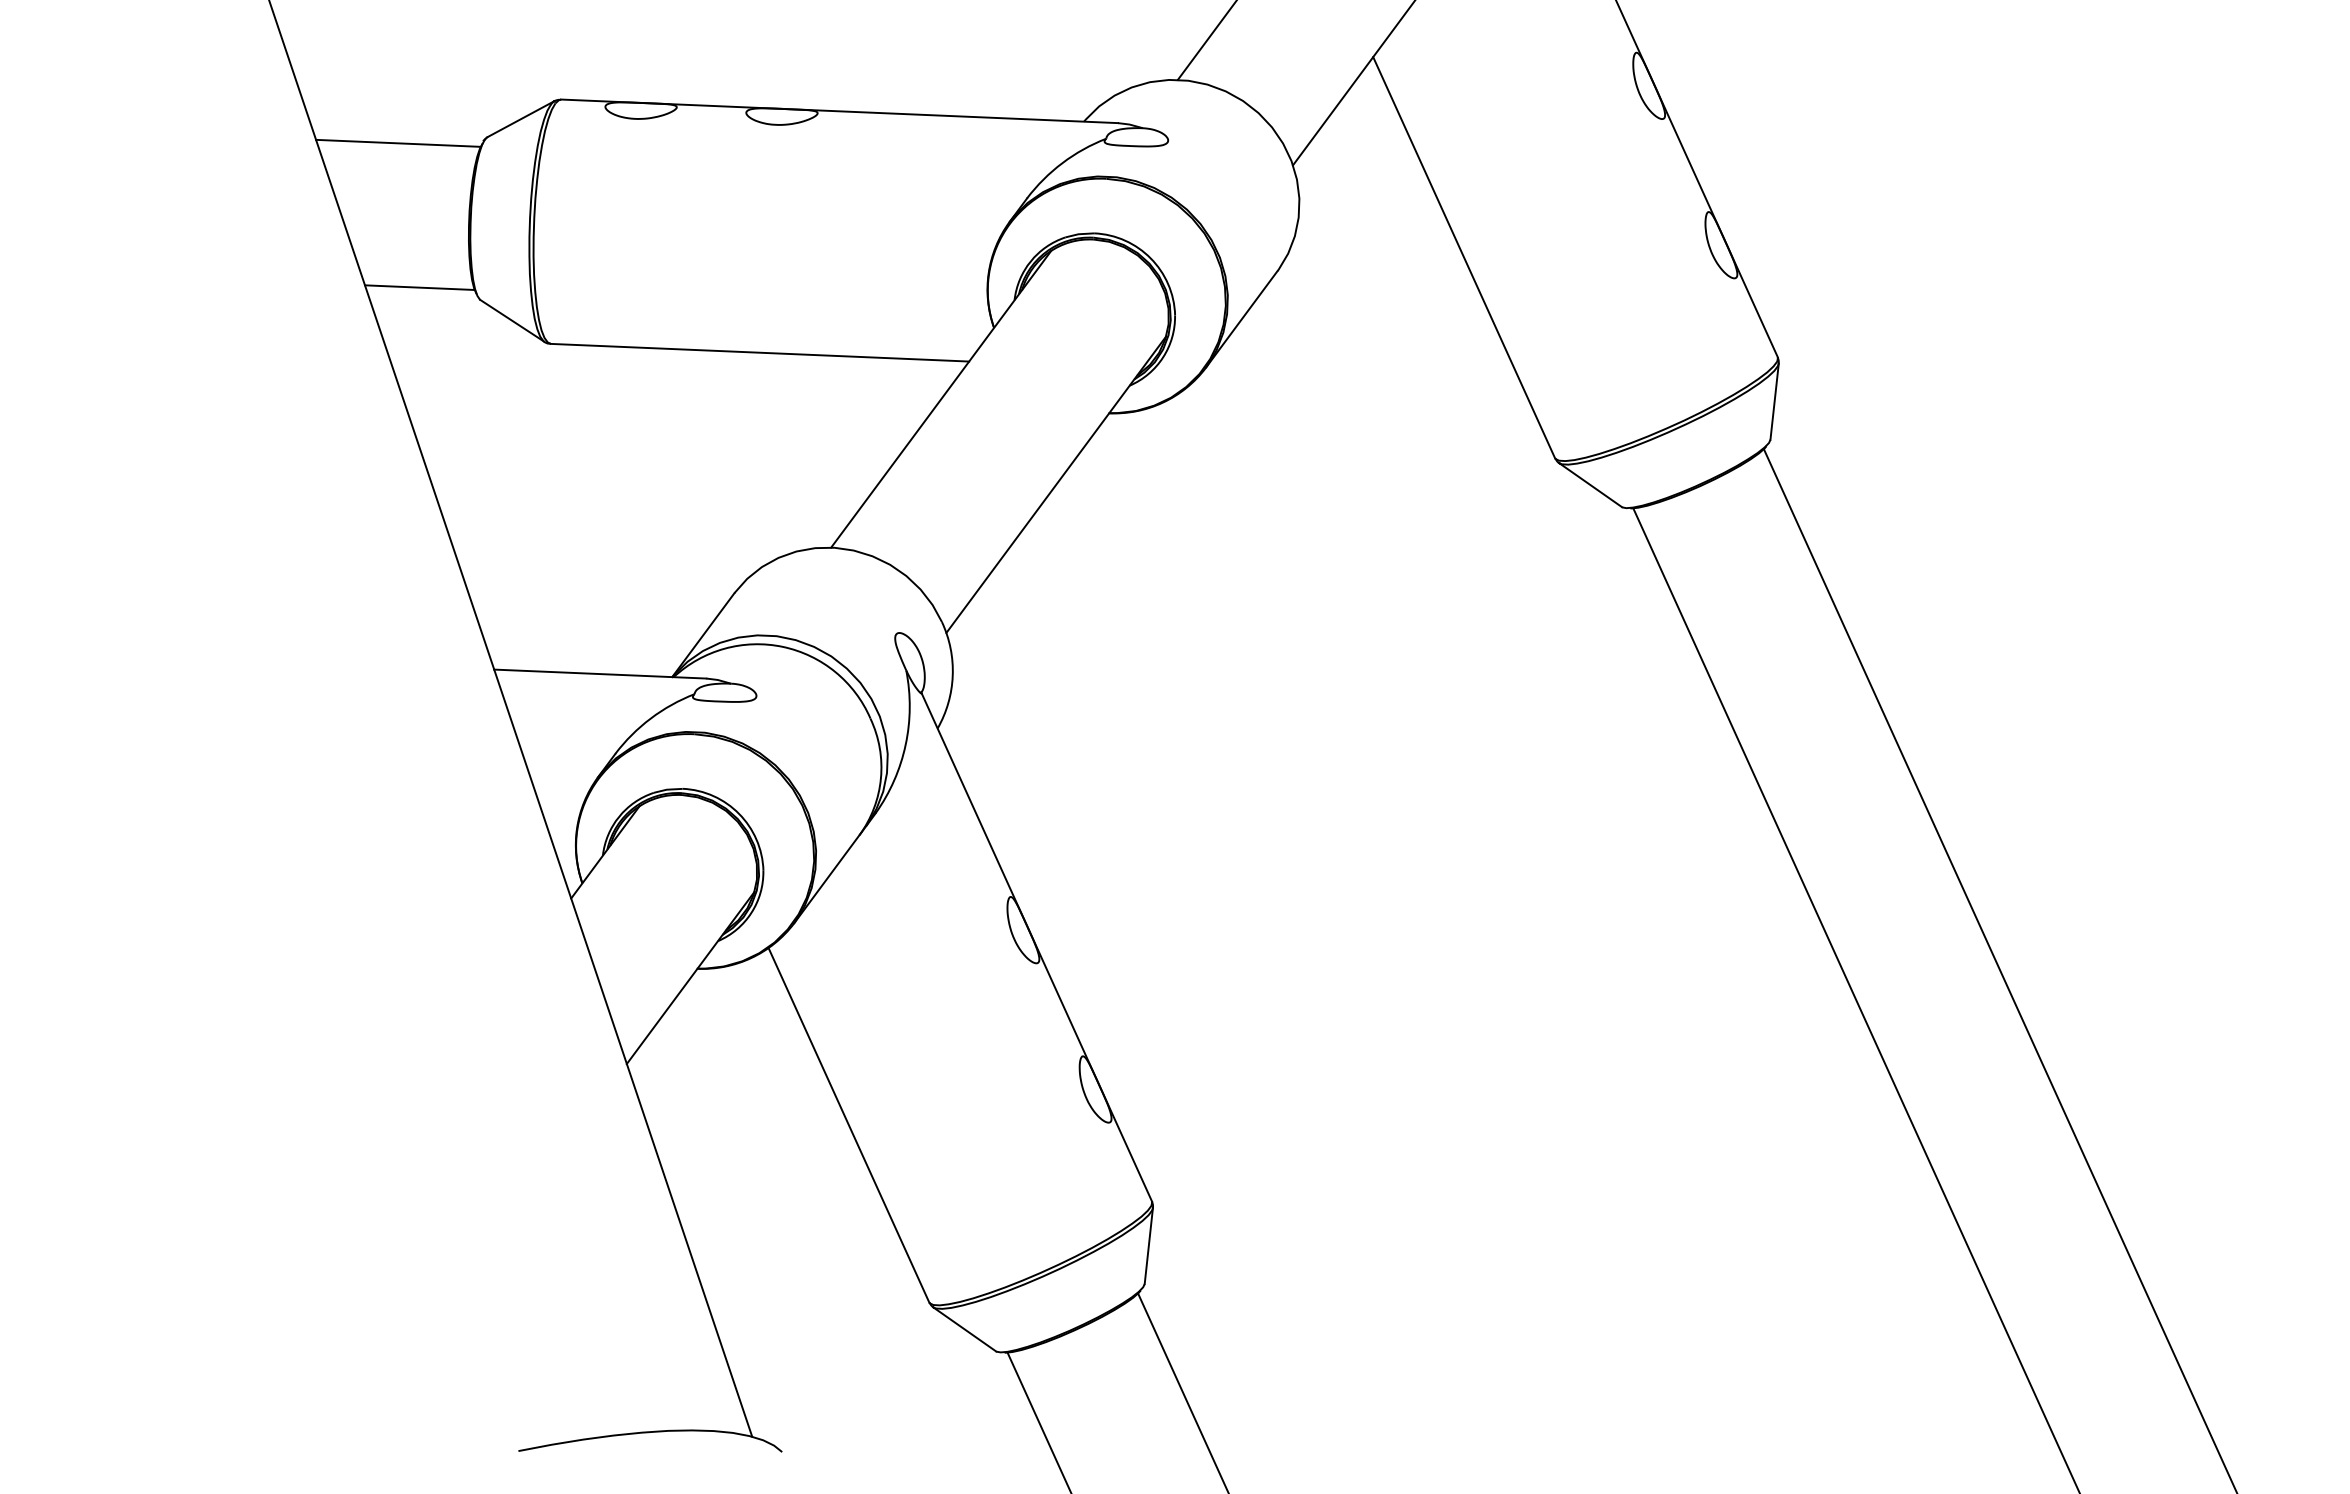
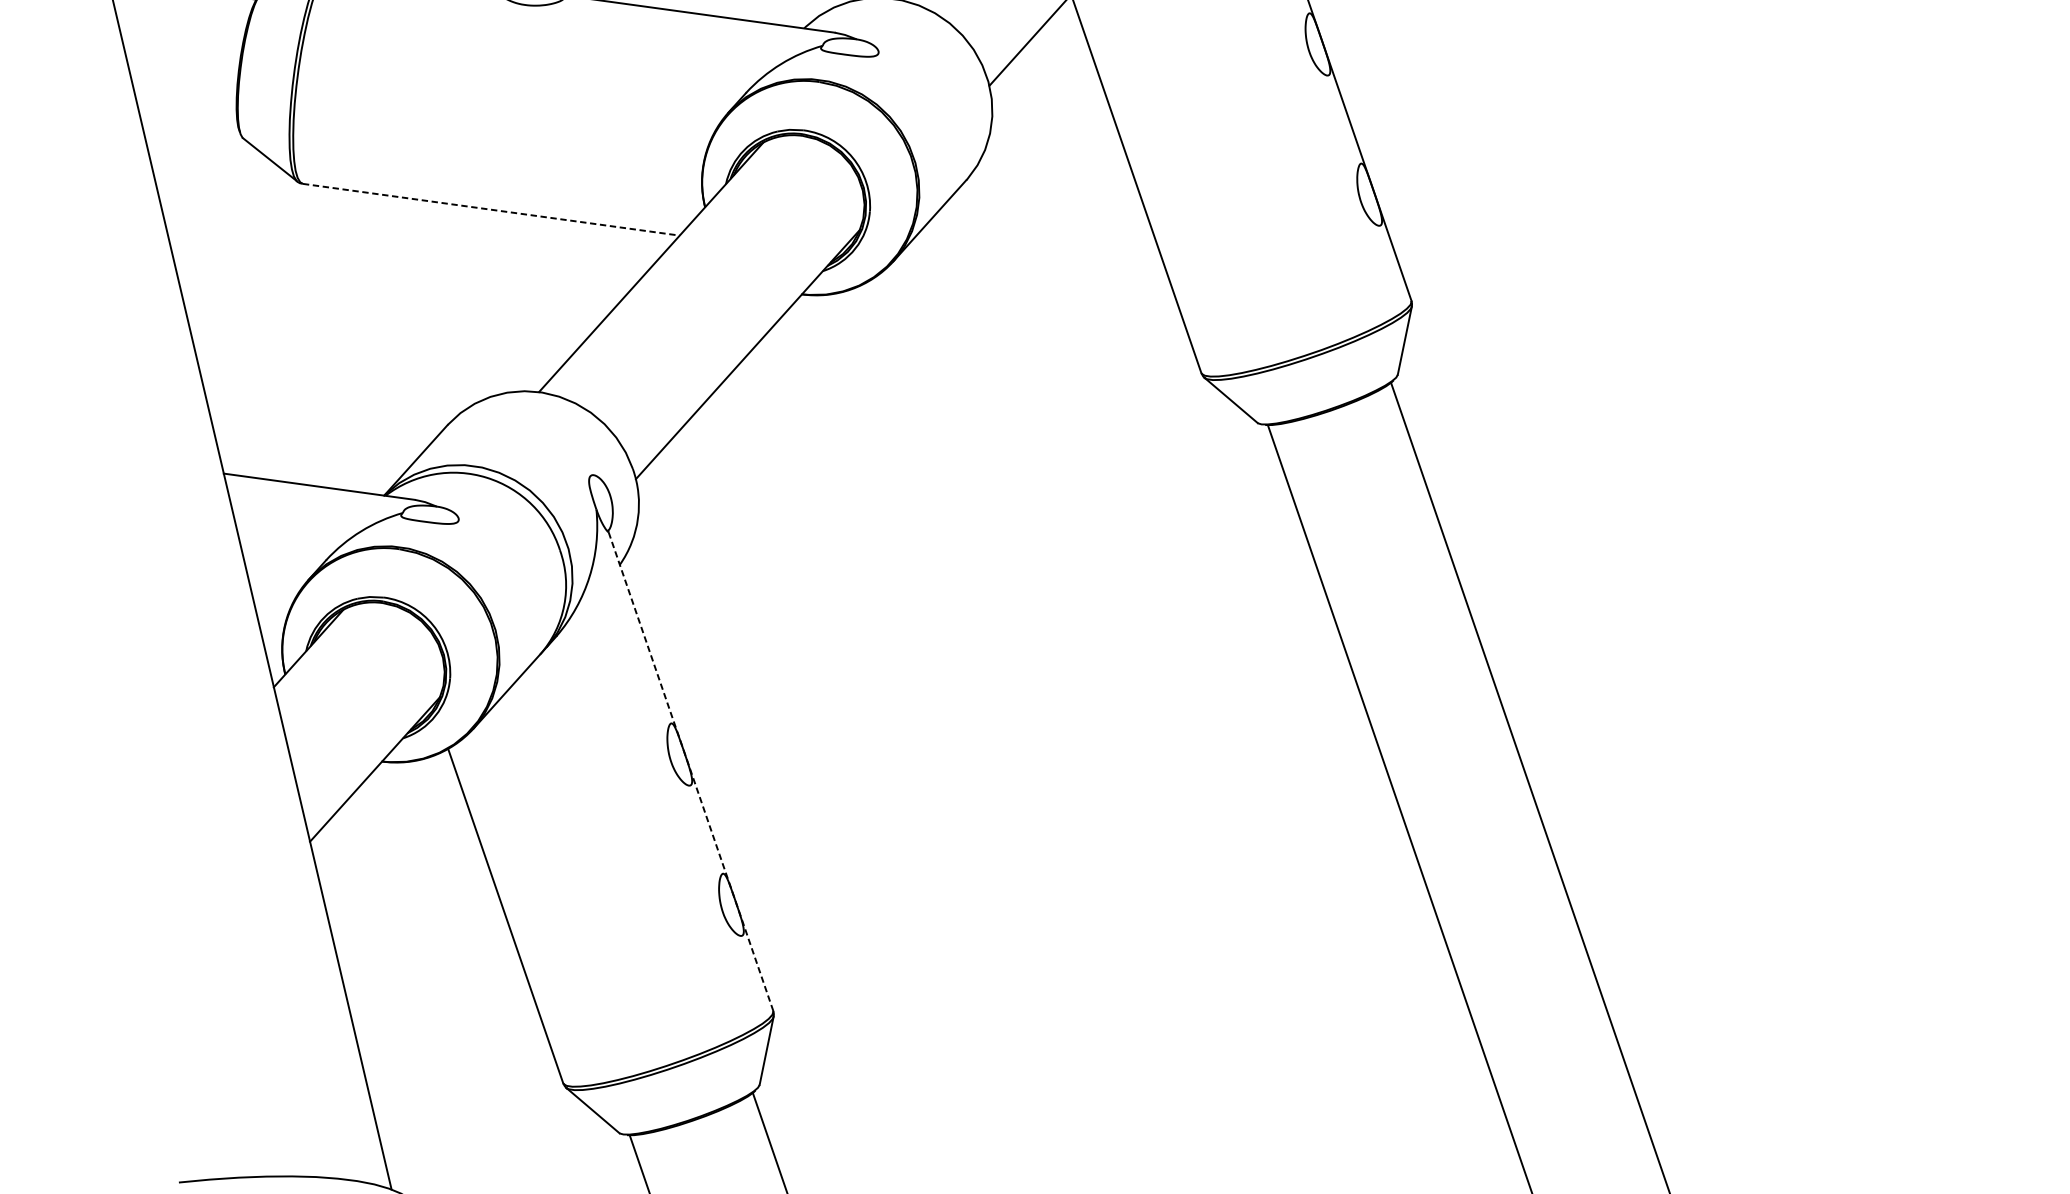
line: (419, 287) -> (188, 121), removed
line: (760, 352) -> (491, 209), solid -> dashed
line: (1036, 947) -> (690, 771), solid -> dashed

